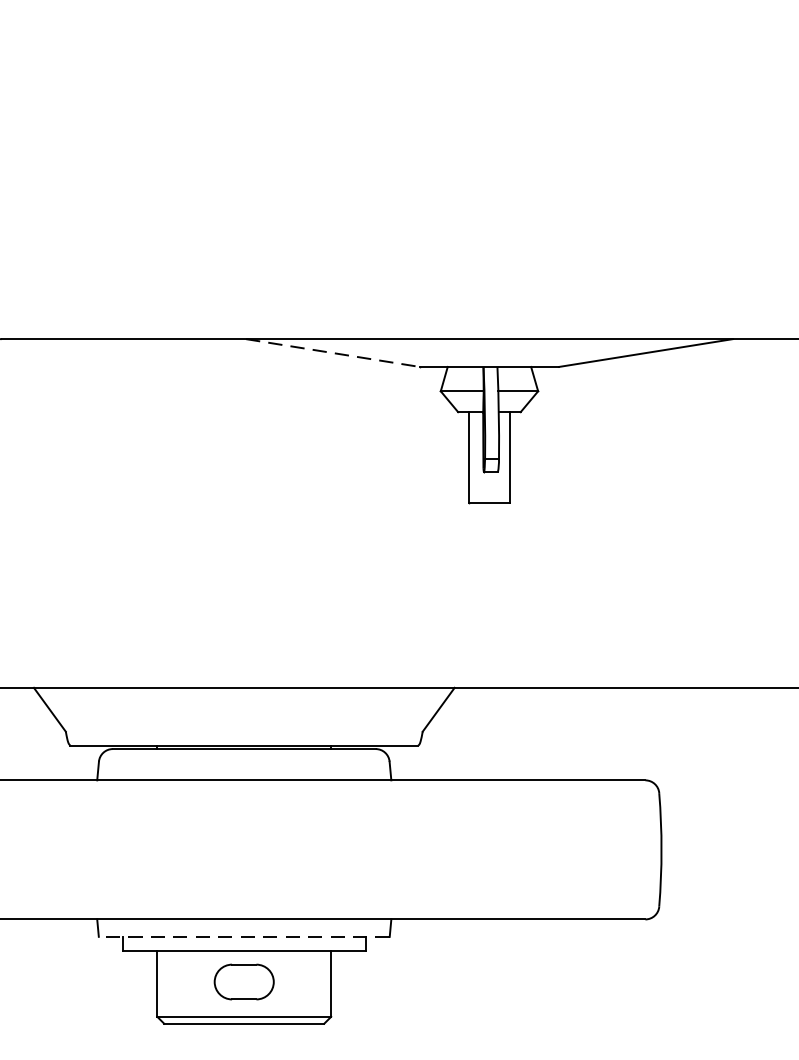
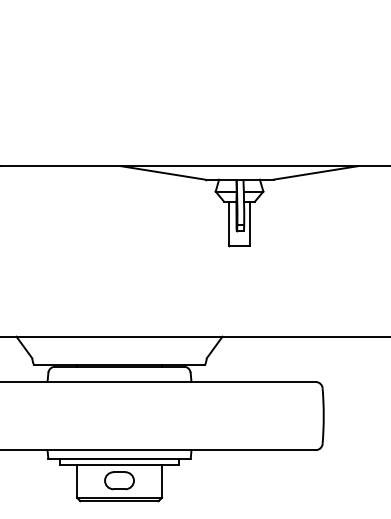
line: (334, 352) -> (163, 172), dashed -> solid
line: (244, 936) -> (119, 458), dashed -> solid

